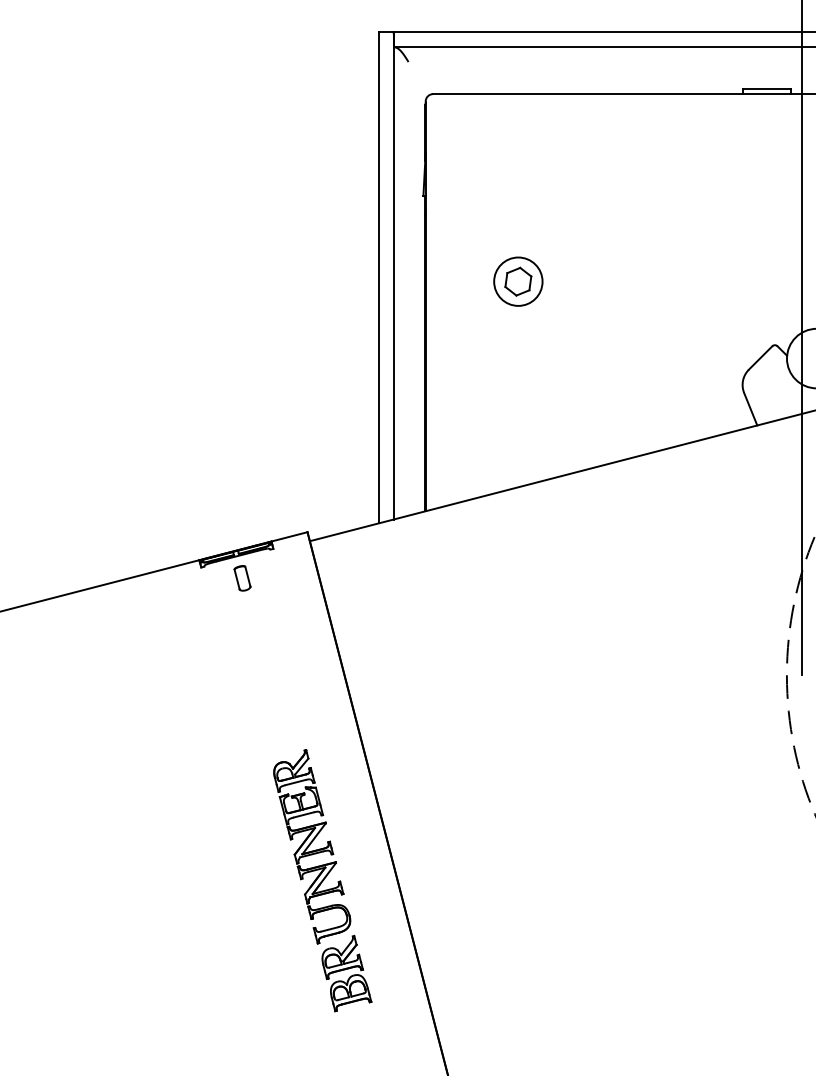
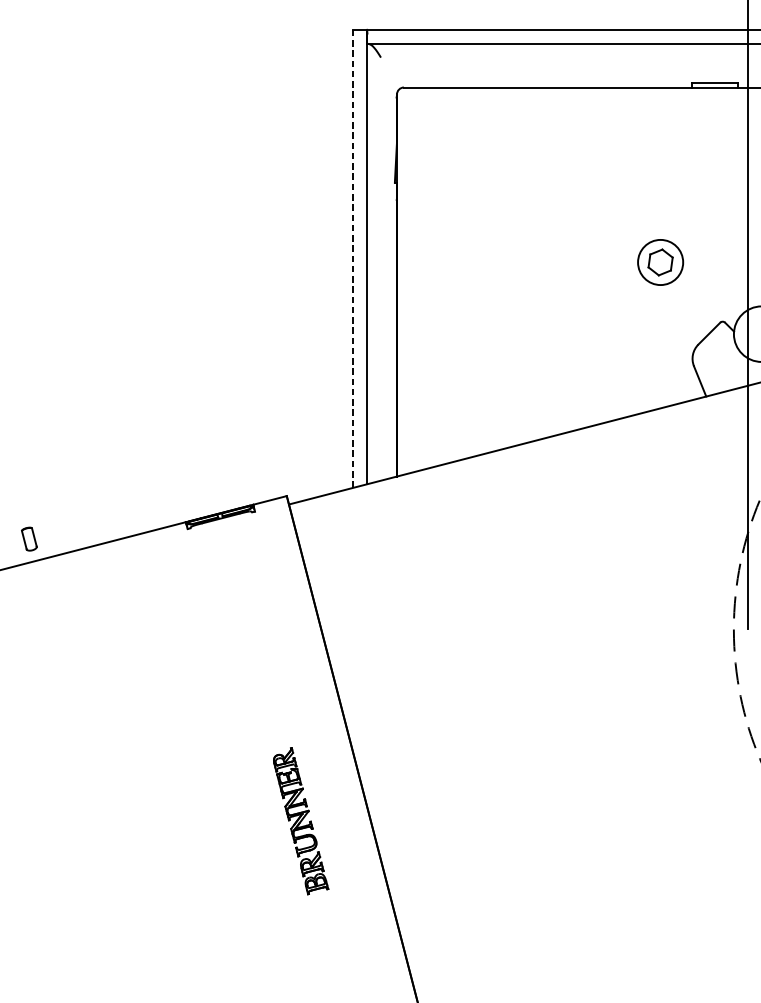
line: (378, 277) -> (352, 258), solid -> dashed
part: (518, 281) -> (660, 262), moved
part: (242, 578) -> (29, 539), moved
part: (322, 880) -> (300, 820), size x0.6

